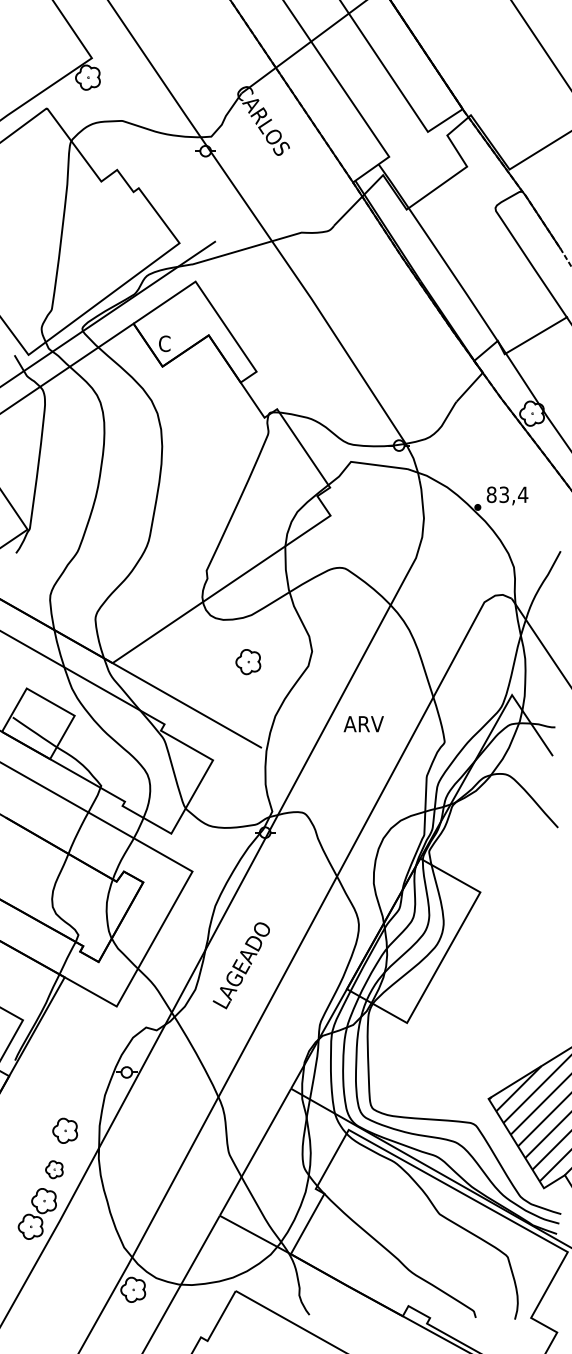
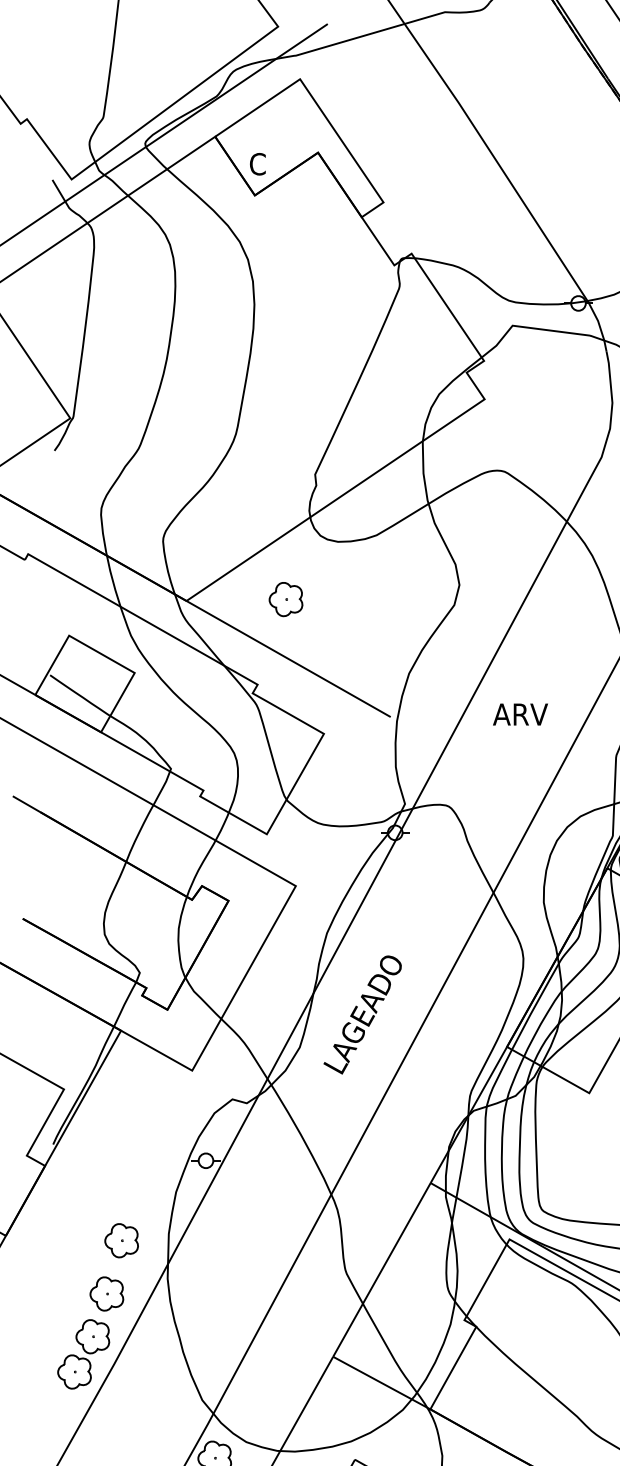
part: (248, 662) -> (286, 600), moved
text: (363, 724) -> (520, 715), moved
part: (54, 1169) -> (107, 1293), size x1.43

